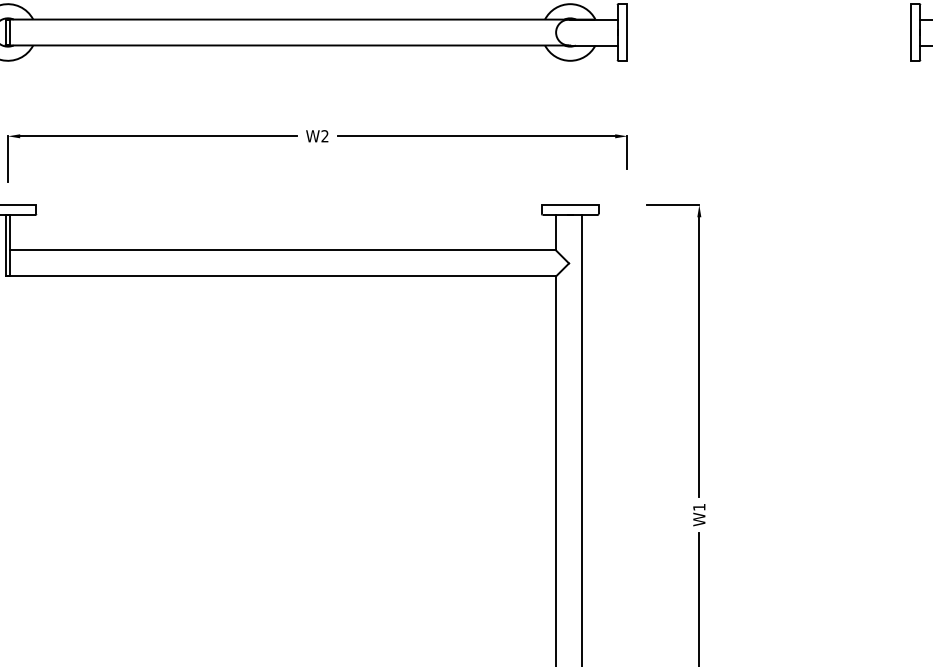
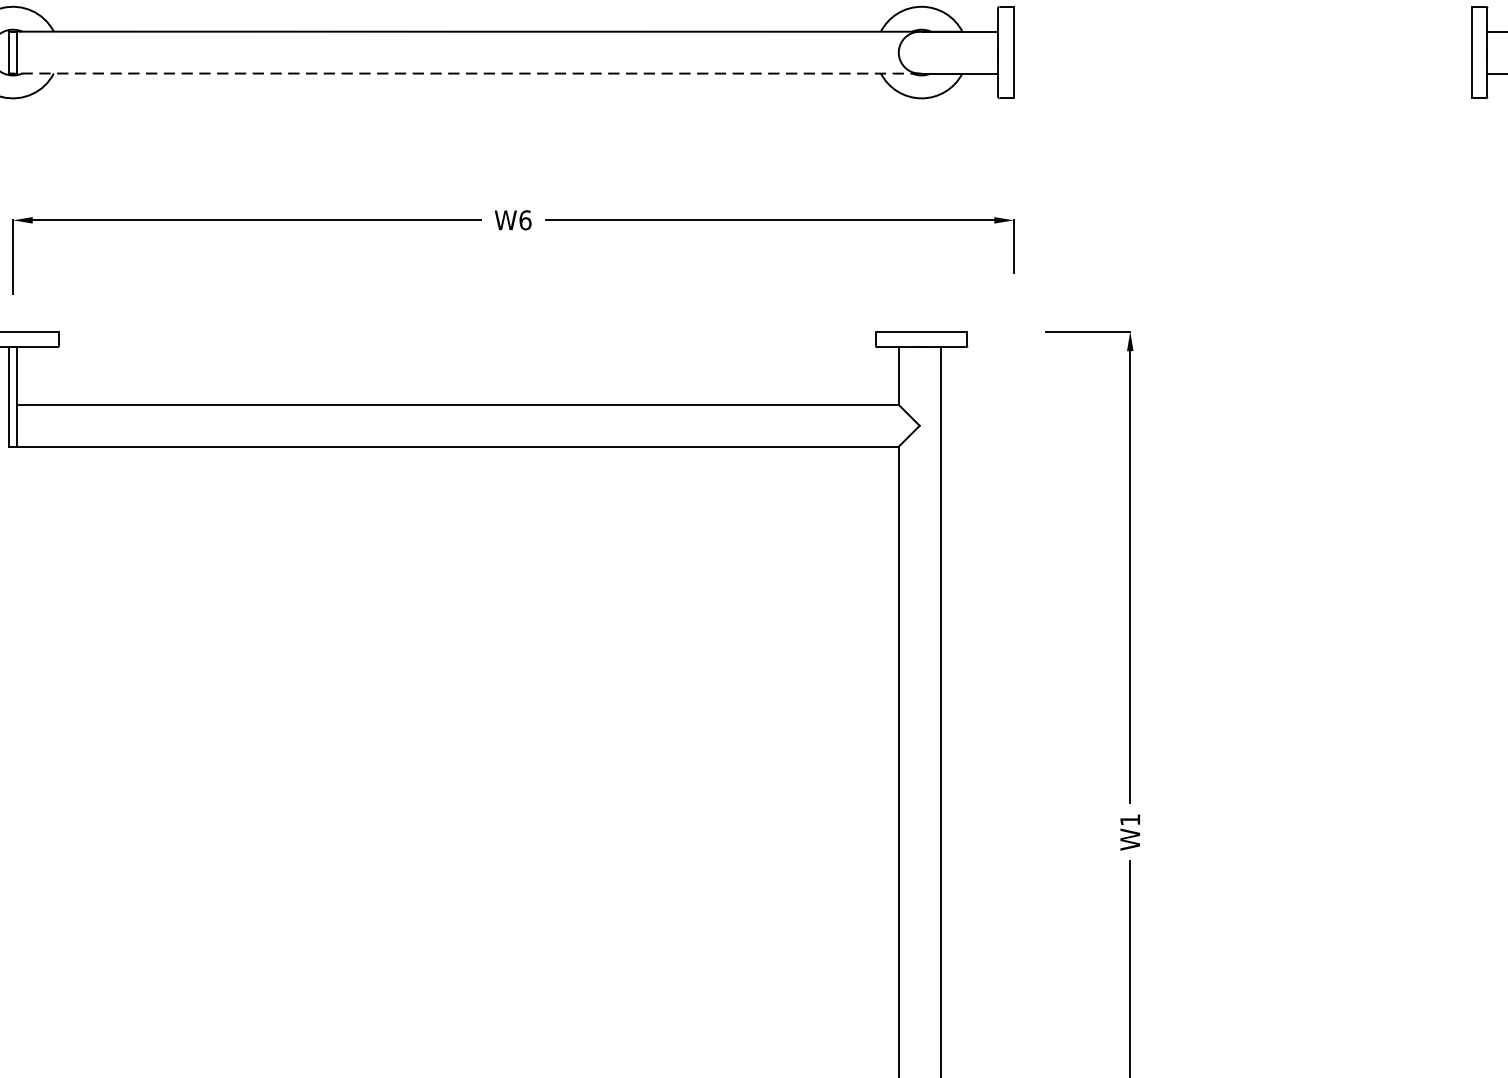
line: (287, 45) -> (464, 73), solid -> dashed
text: (324, 136) -> (524, 220), W2 -> W6

